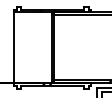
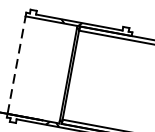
line: (14, 47) -> (17, 64), solid -> dashed

